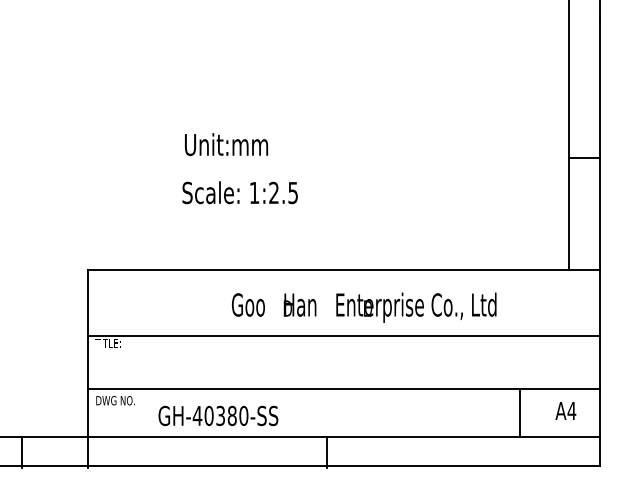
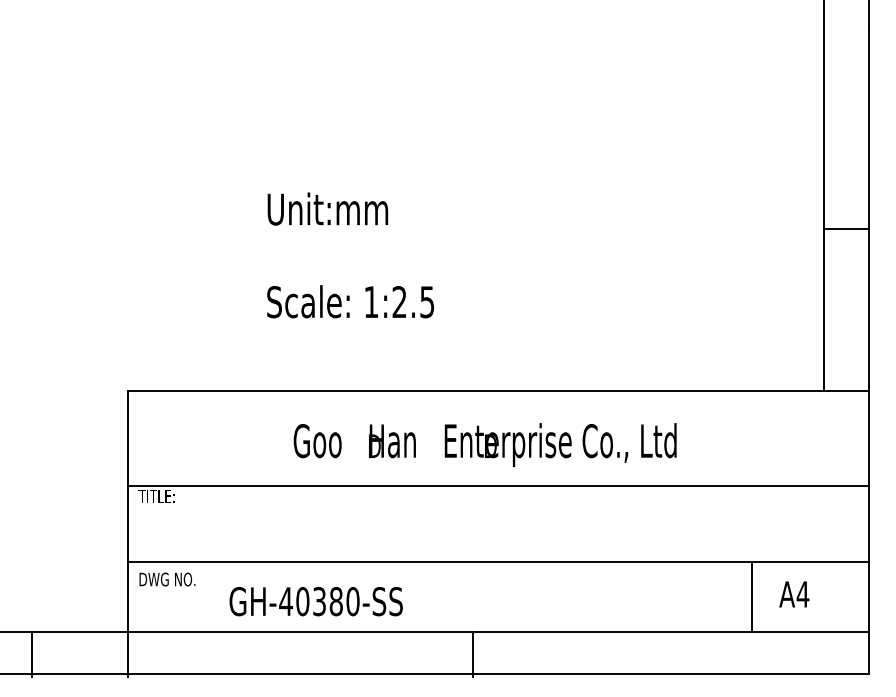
text: (239, 192) -> (349, 301), moved
text: (364, 307) -> (485, 444), moved
text: (565, 410) -> (793, 593), moved

